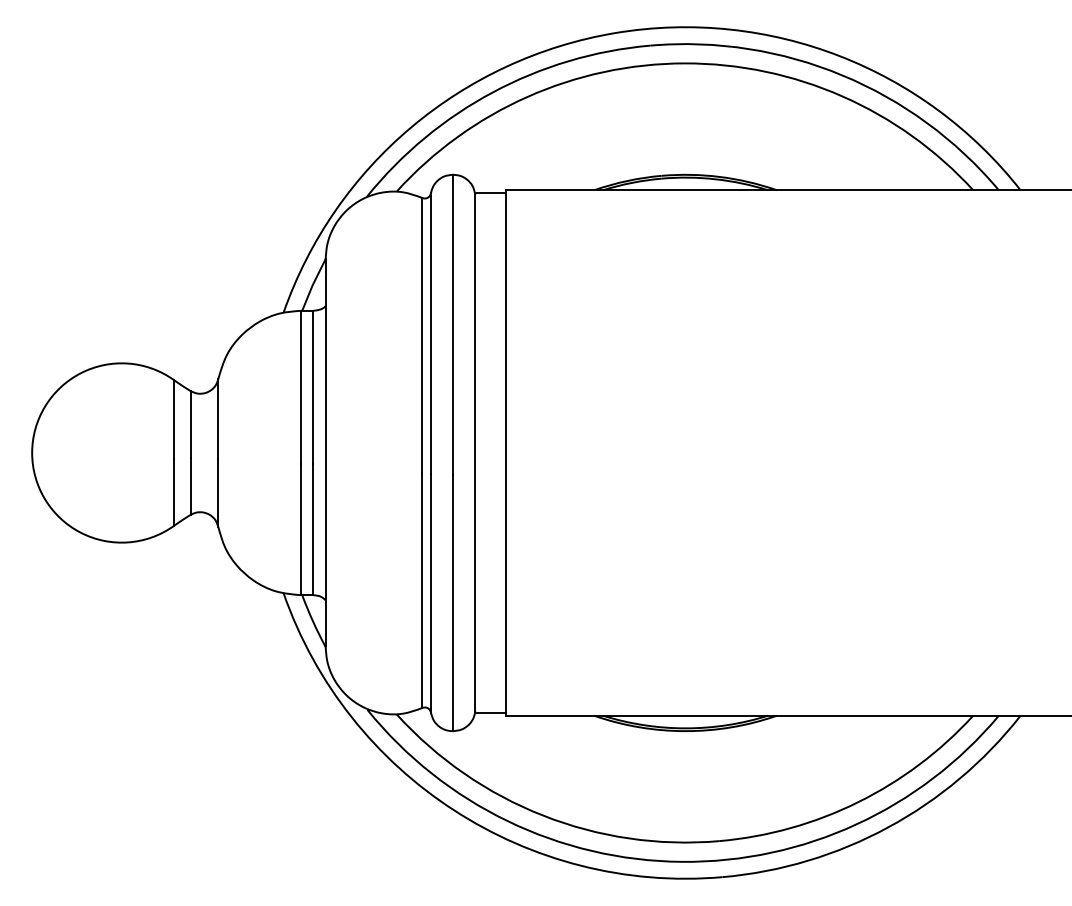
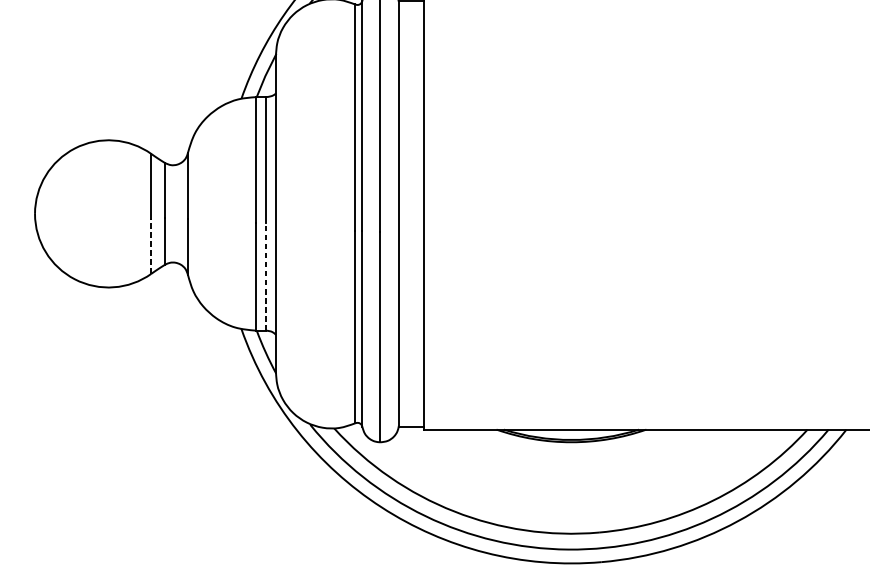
line: (173, 492) -> (151, 246), solid -> dashed
line: (313, 529) -> (266, 276), solid -> dashed

